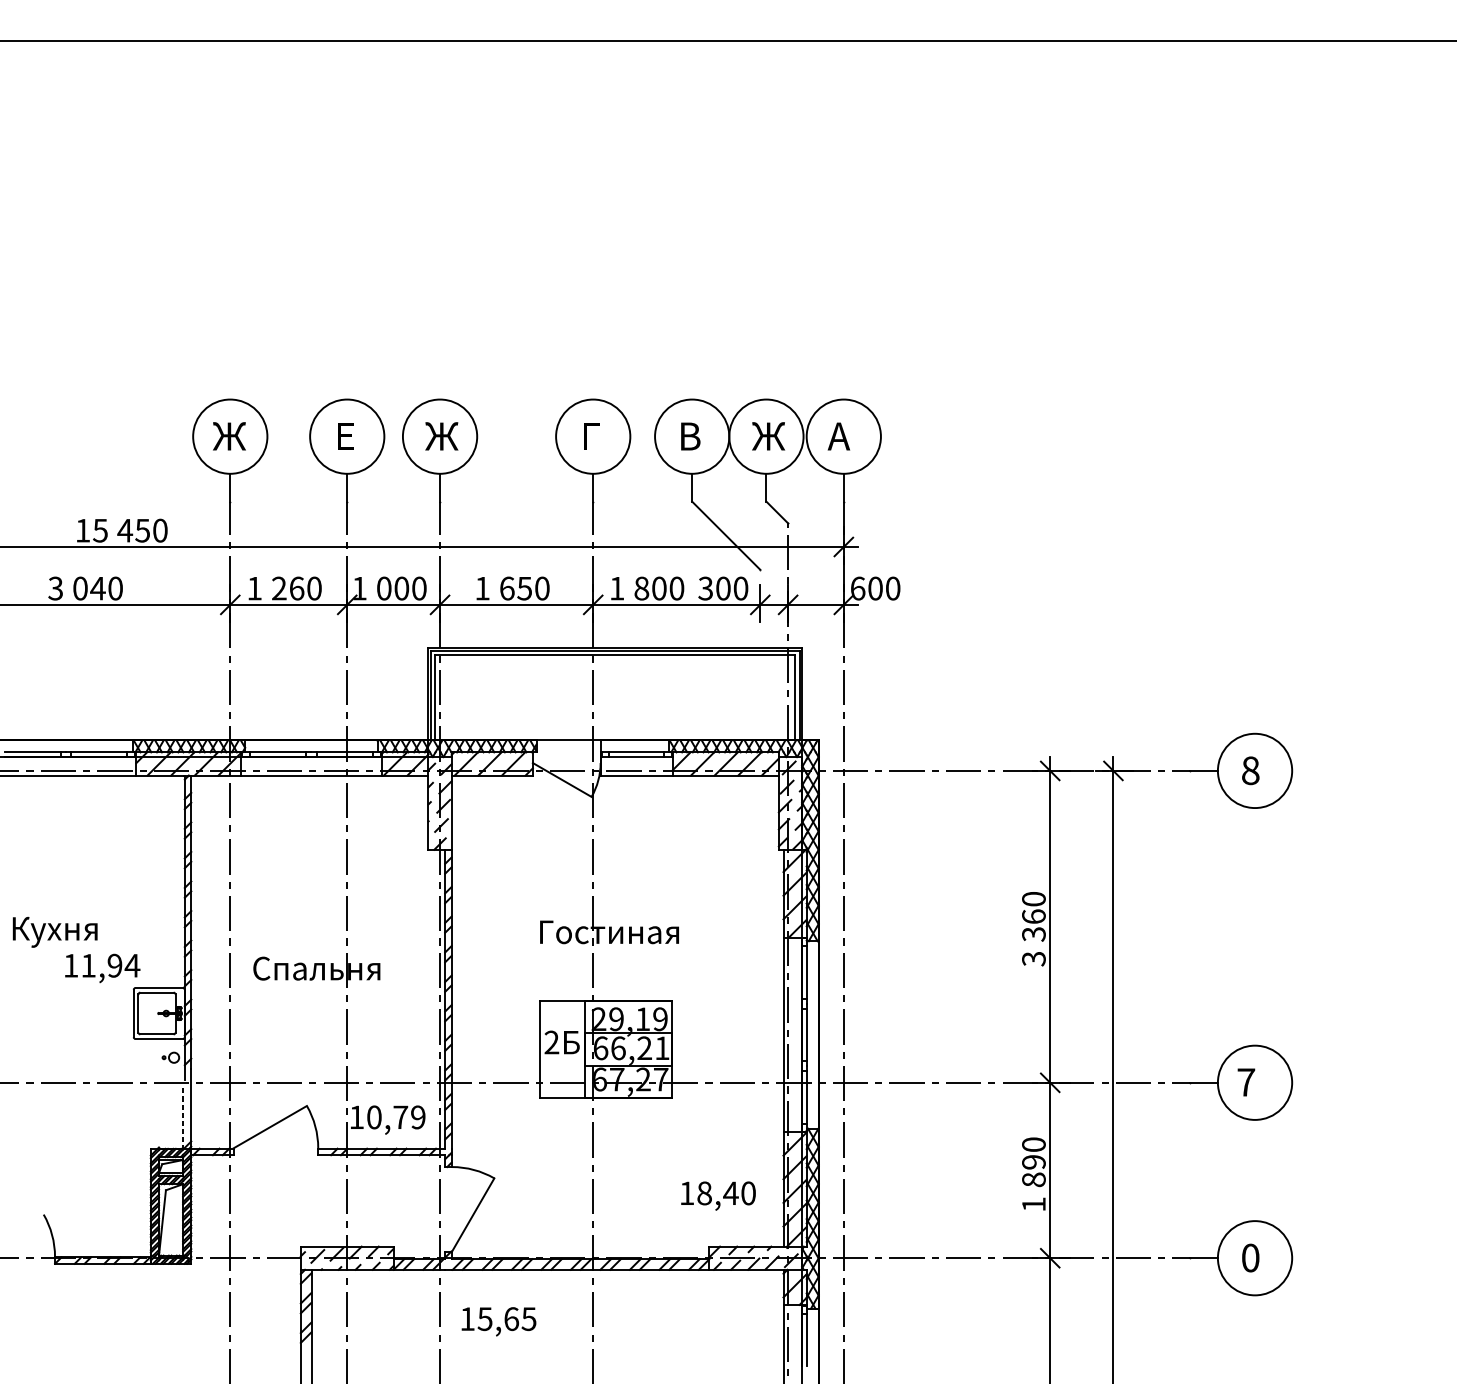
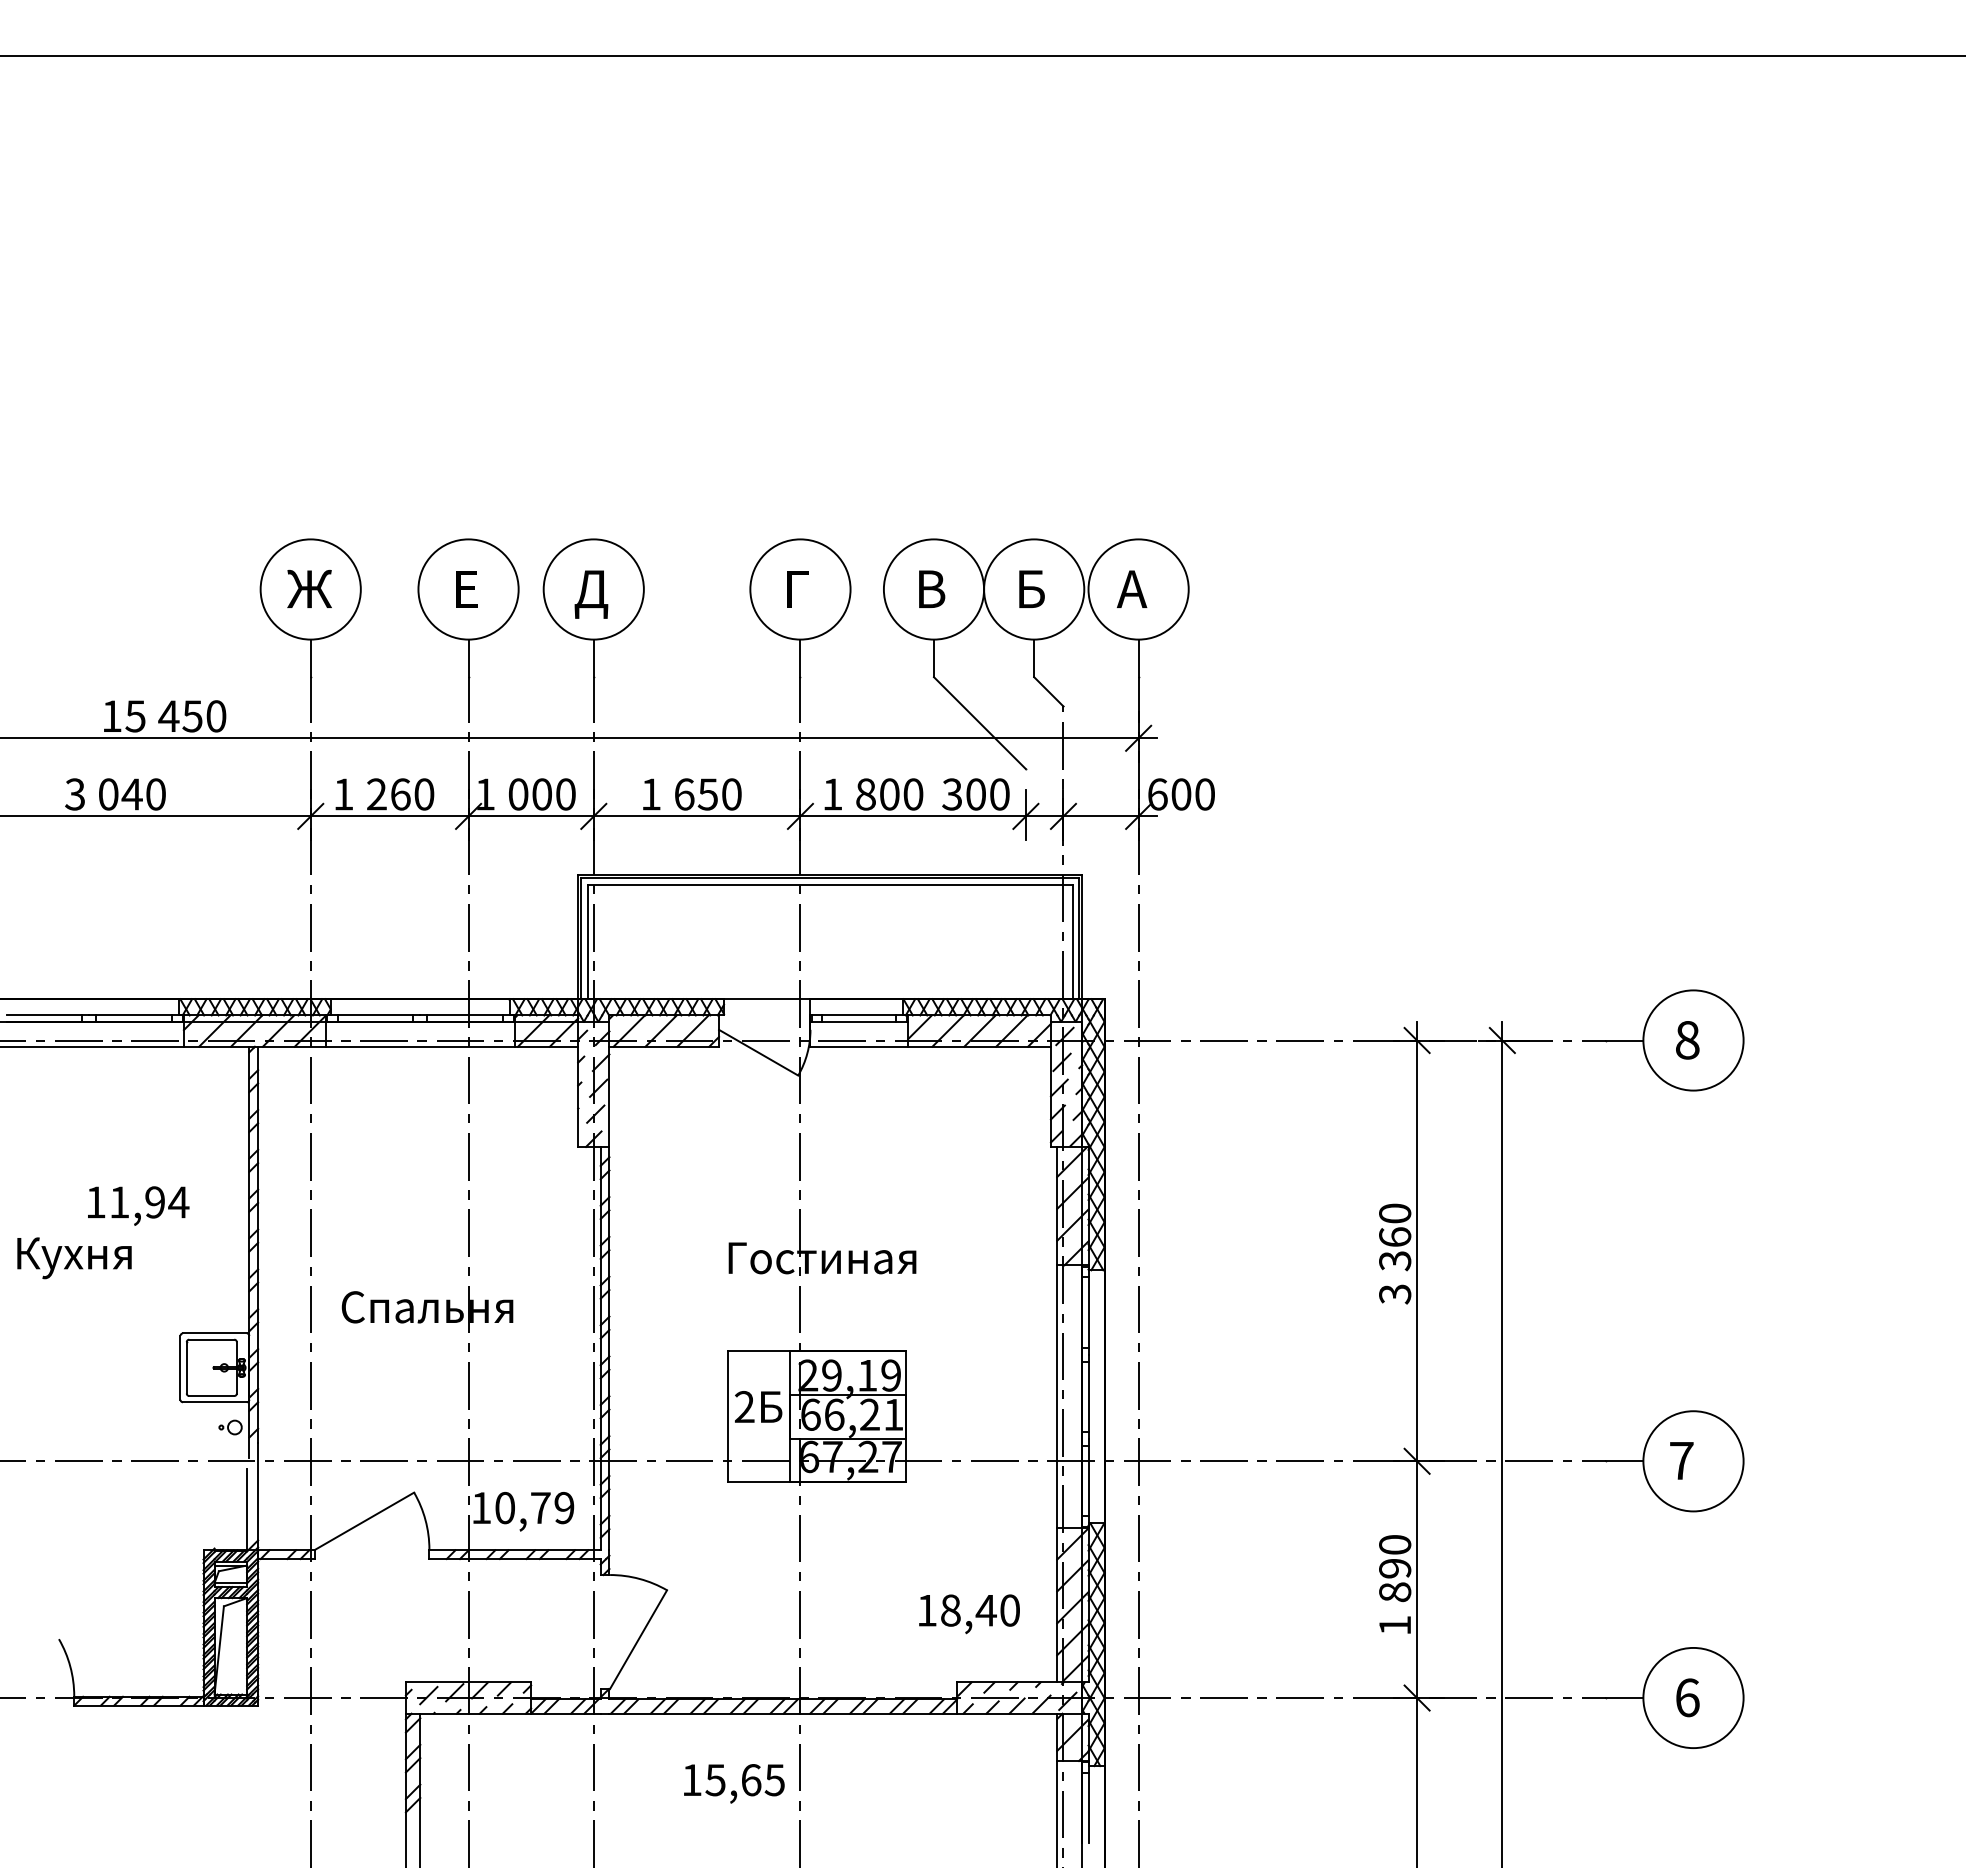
text: (768, 435) -> (1036, 588), Ж -> Б
text: (441, 439) -> (595, 593), Ж -> Д
text: (102, 968) -> (138, 1205), moved
line: (183, 1118) -> (247, 1509), dashed -> solid
text: (1250, 1257) -> (1687, 1697), 0 -> 6
text: (499, 1321) -> (734, 1783), moved

